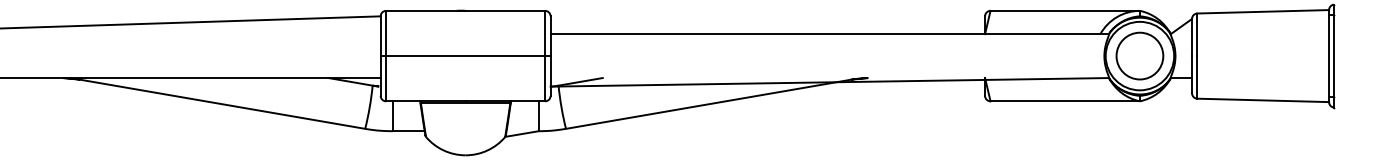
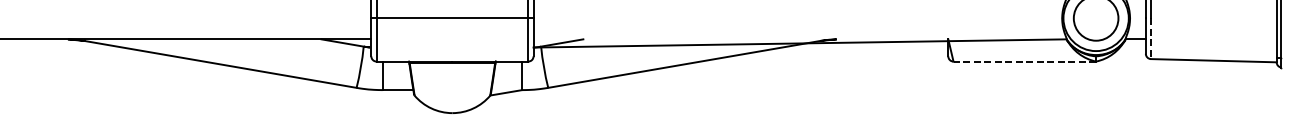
line: (1197, 77) -> (1151, 38), solid -> dashed
line: (1065, 101) -> (1025, 61), solid -> dashed

